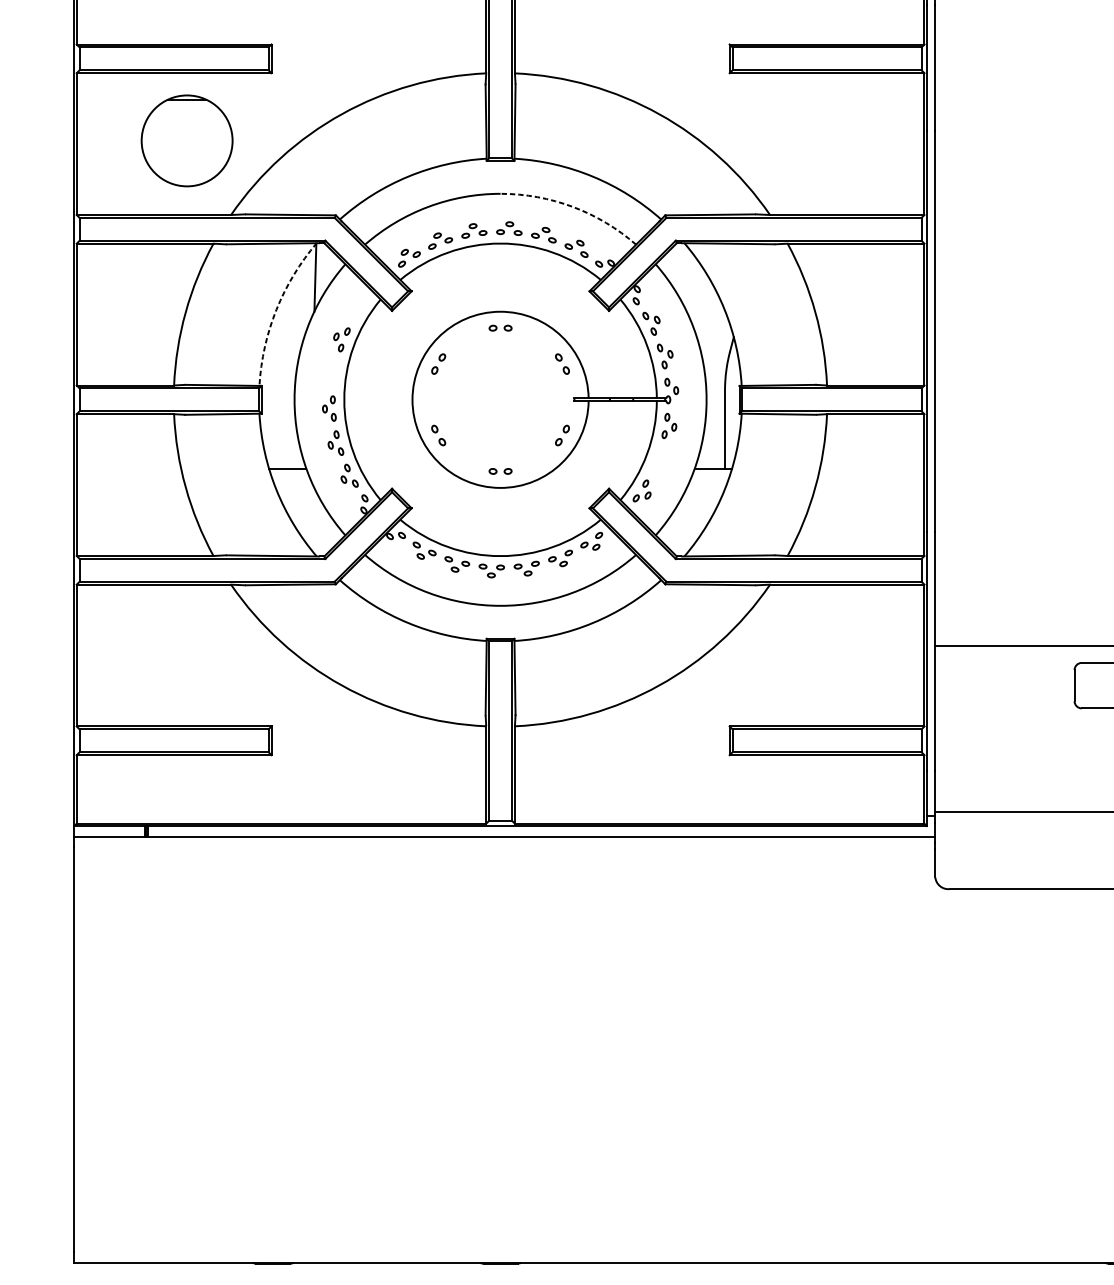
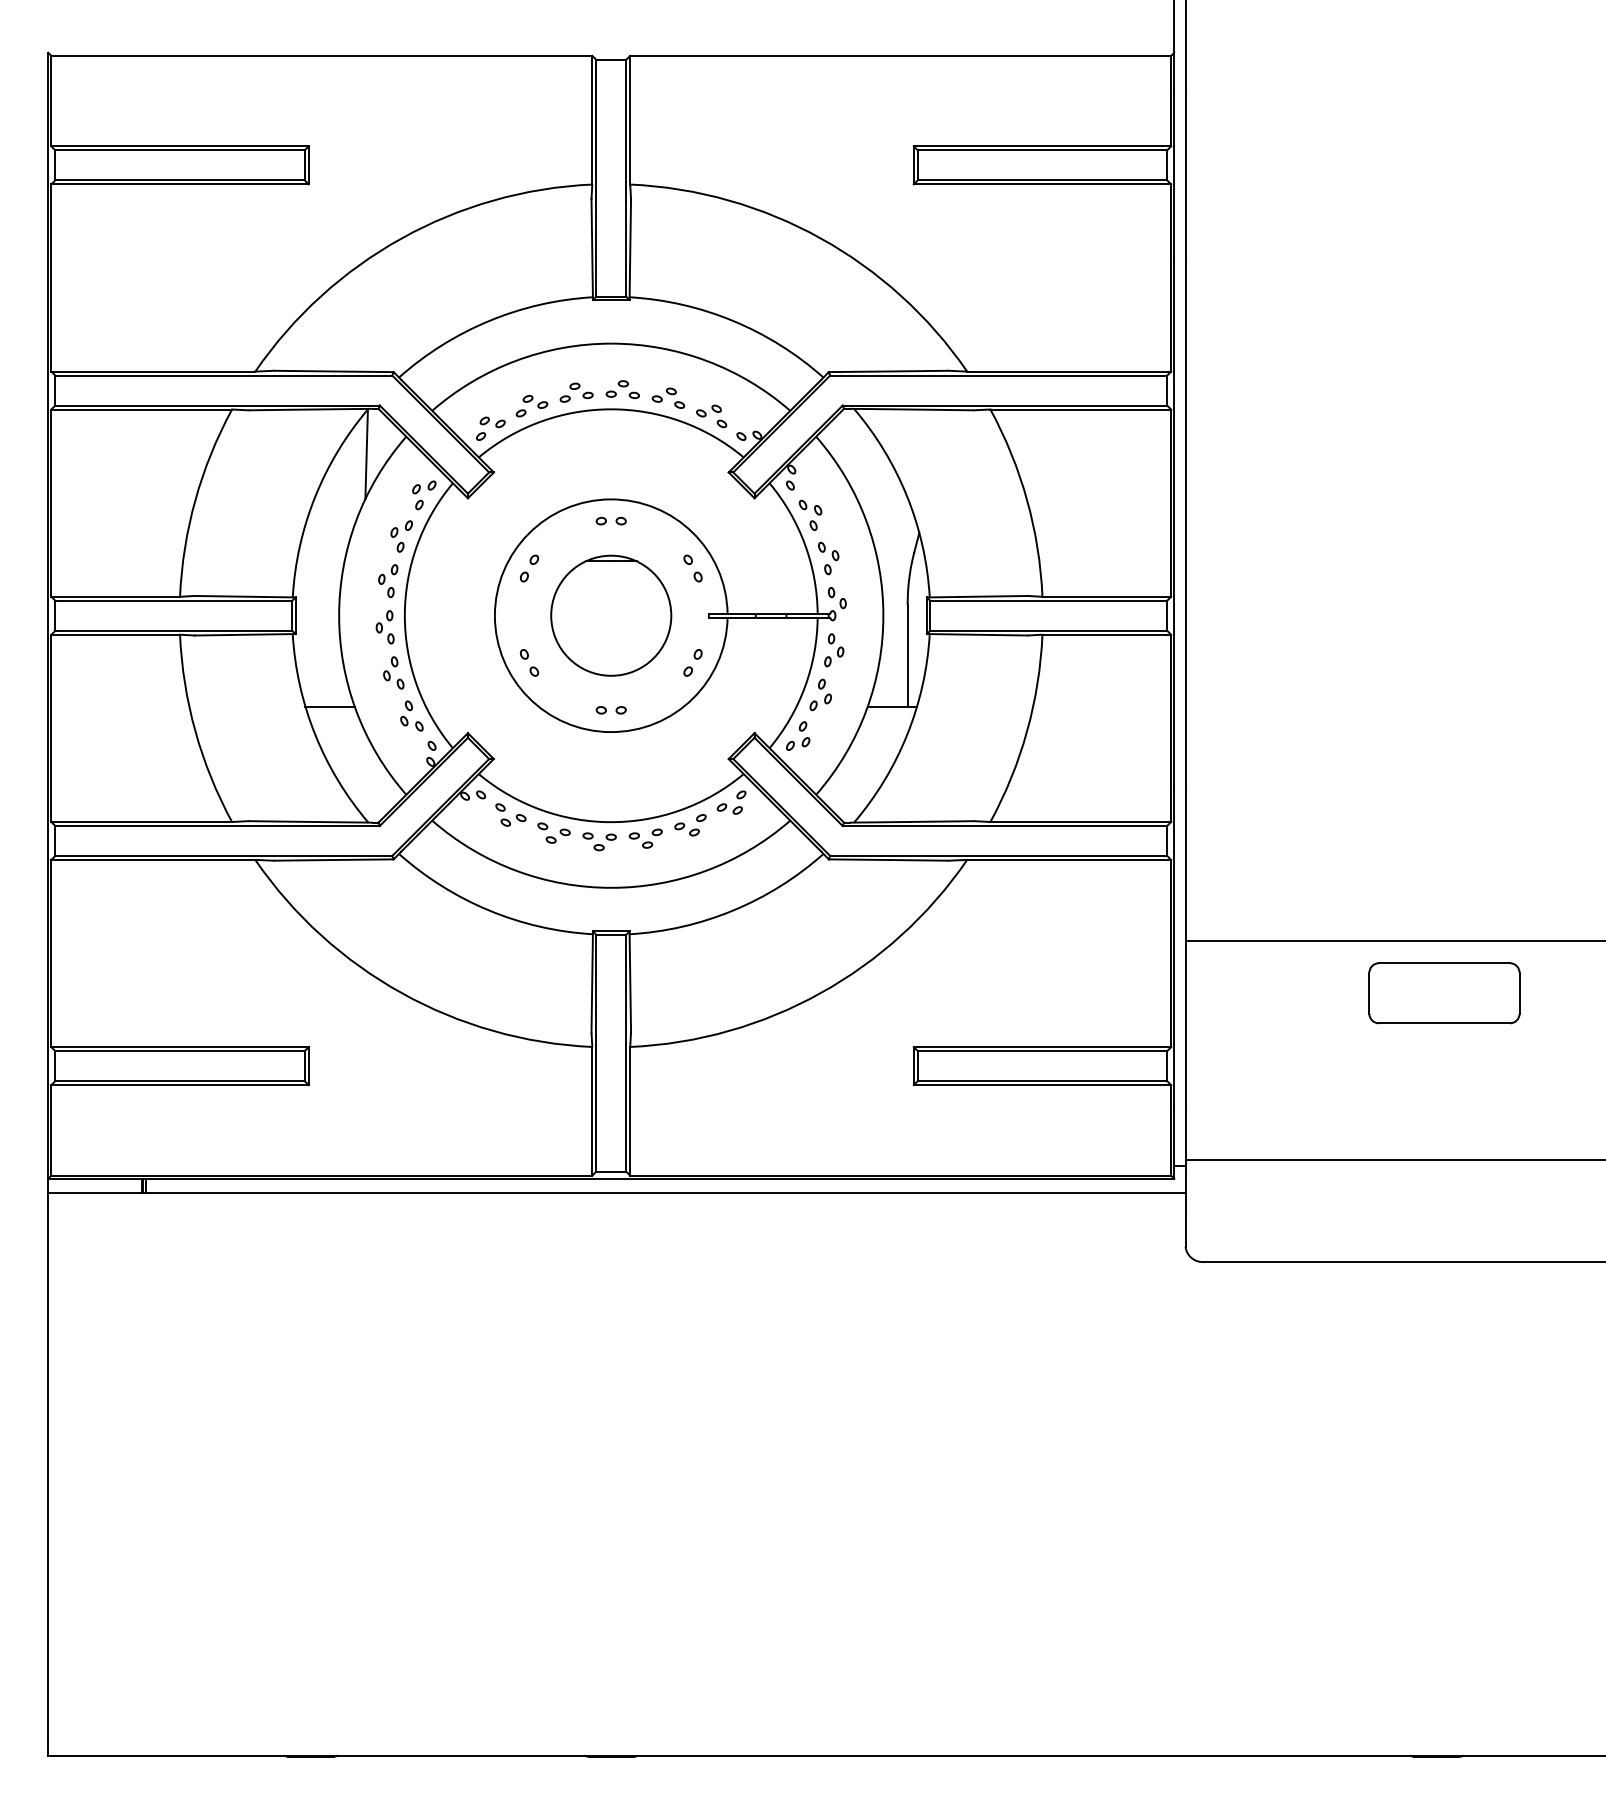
part: (187, 140) -> (611, 615), moved
arc: (572, 206) -> (706, 360), dashed -> solid
part: (359, 308) -> (424, 495), added
arc: (276, 309) -> (315, 496), dashed -> solid
part: (331, 373) -> (388, 581), added
part: (658, 459) -> (820, 694), added

